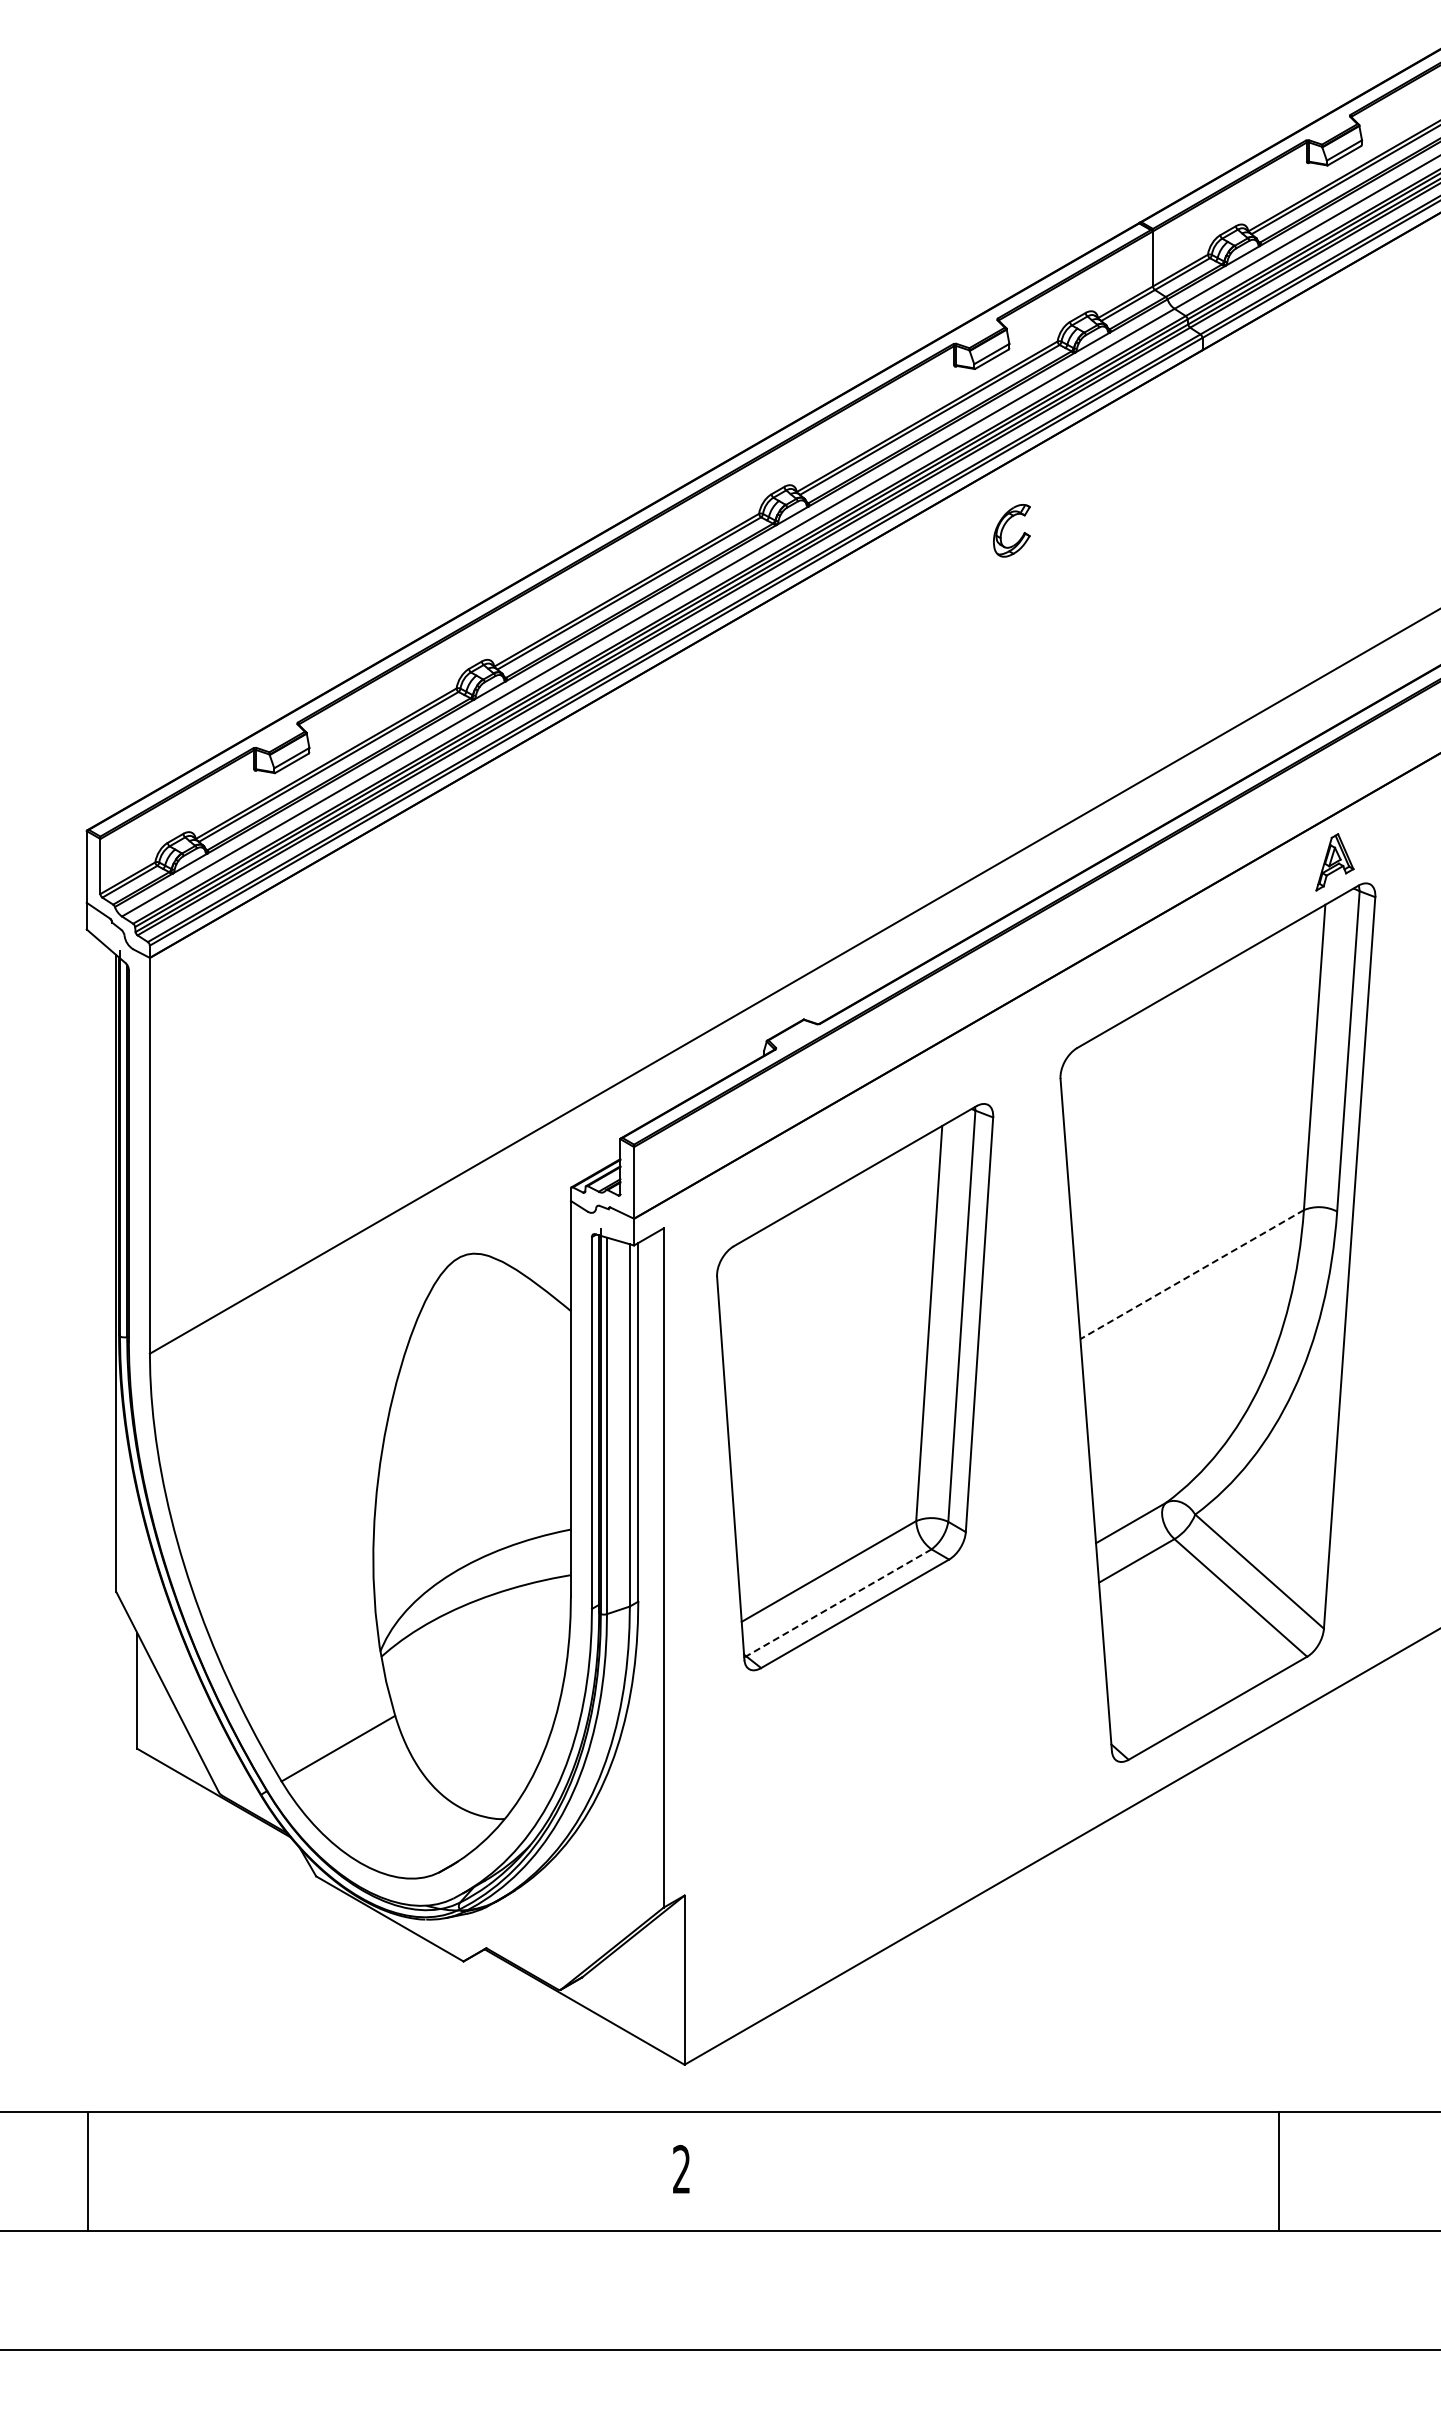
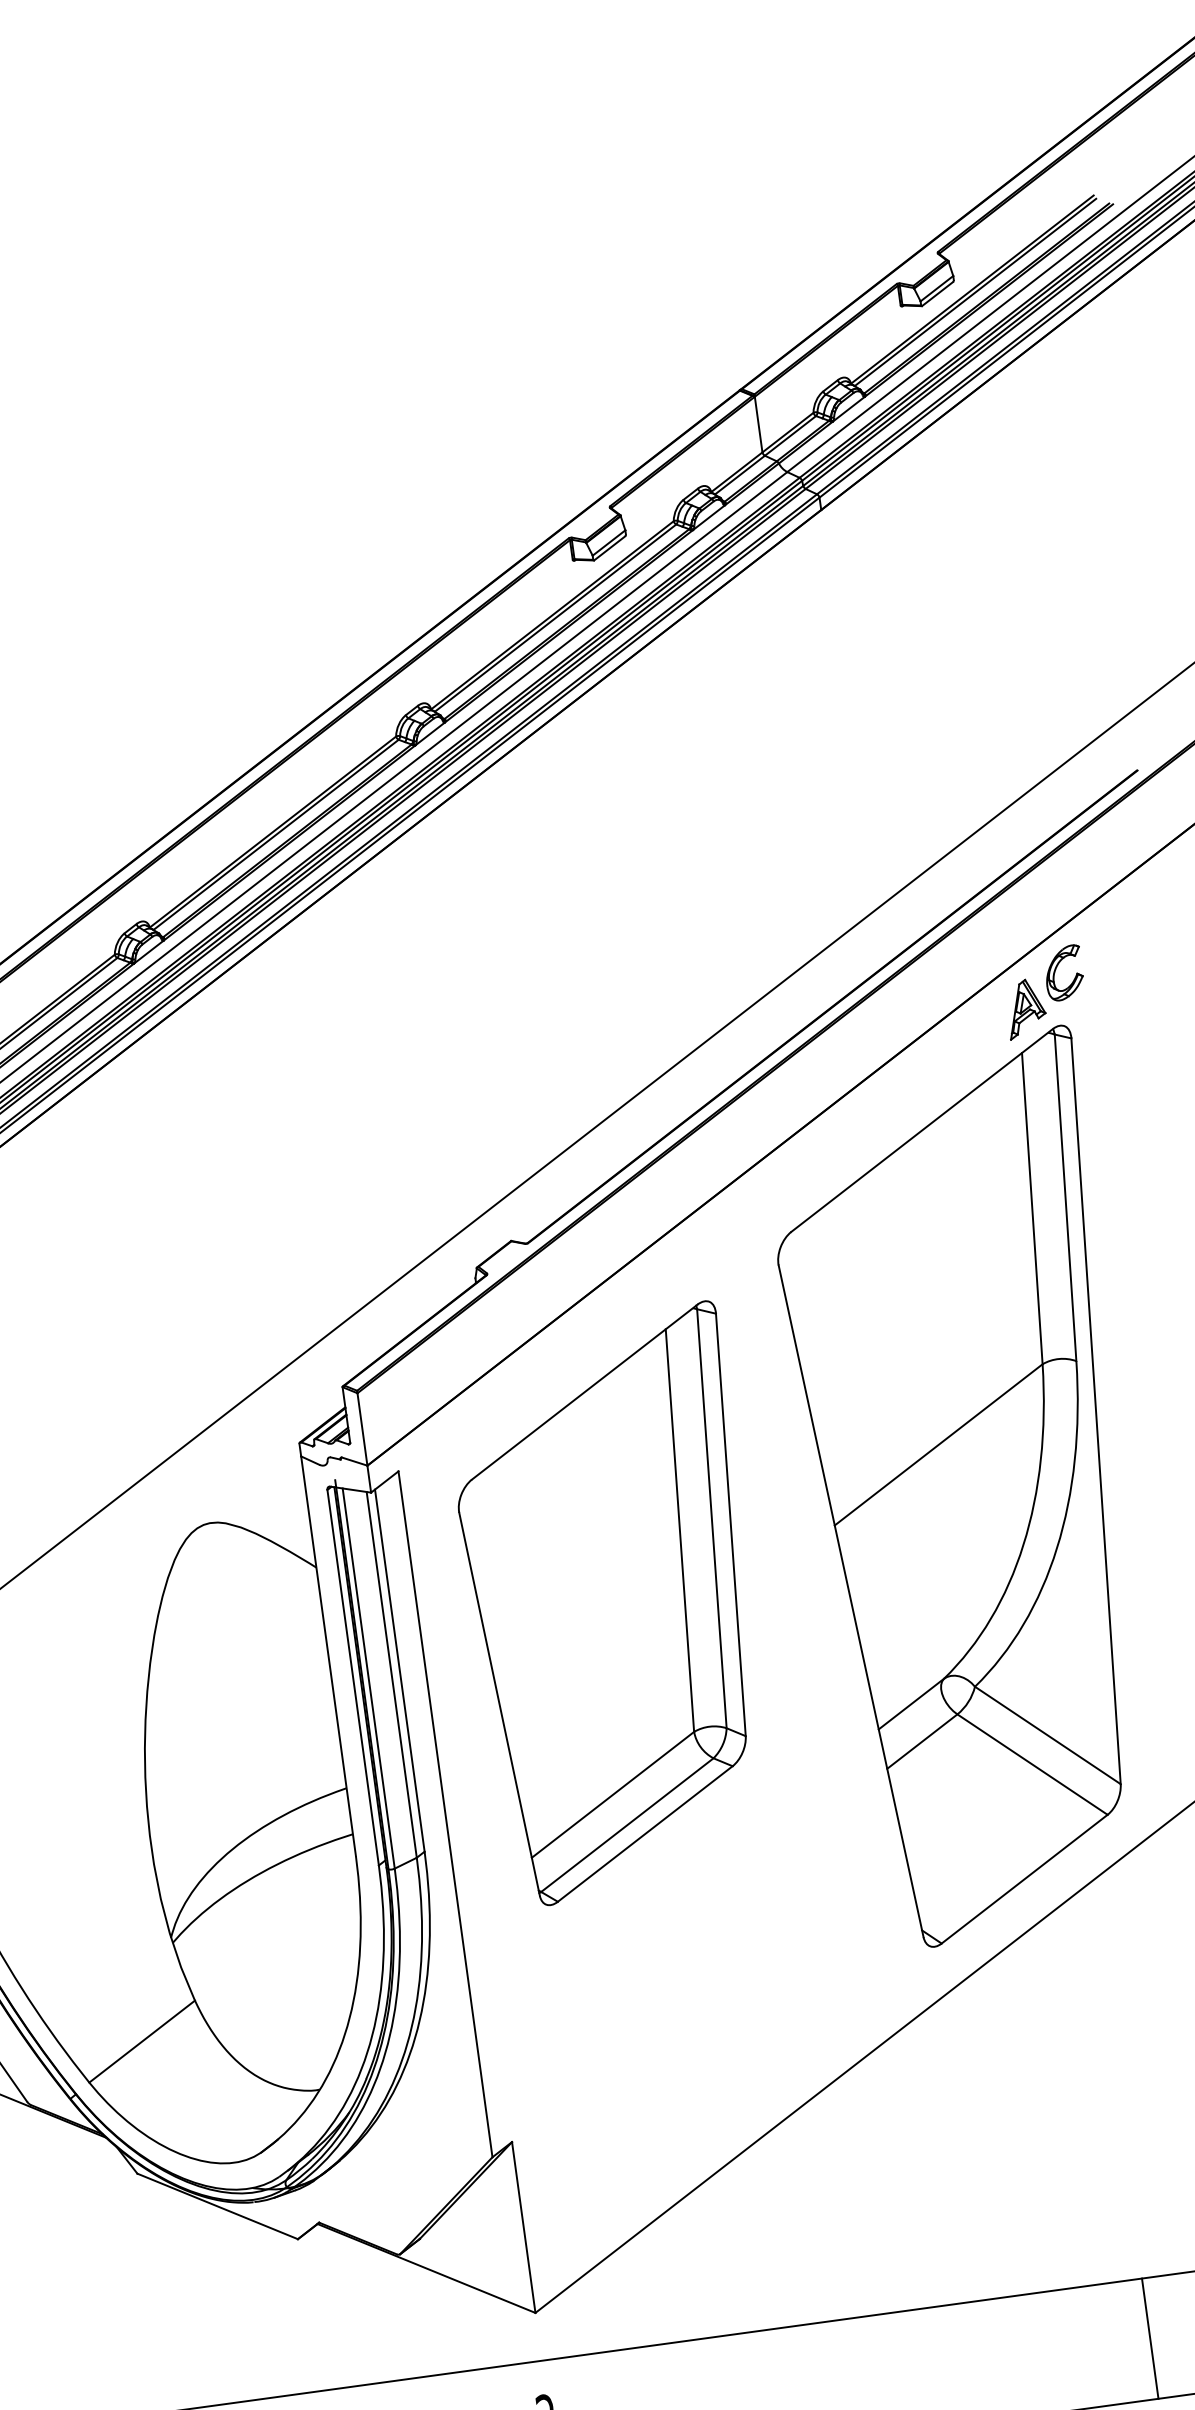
part: (1004, 527) -> (1056, 970), moved
line: (1191, 1274) -> (937, 1444), dashed -> solid
line: (838, 1602) -> (626, 1824), dashed -> solid

